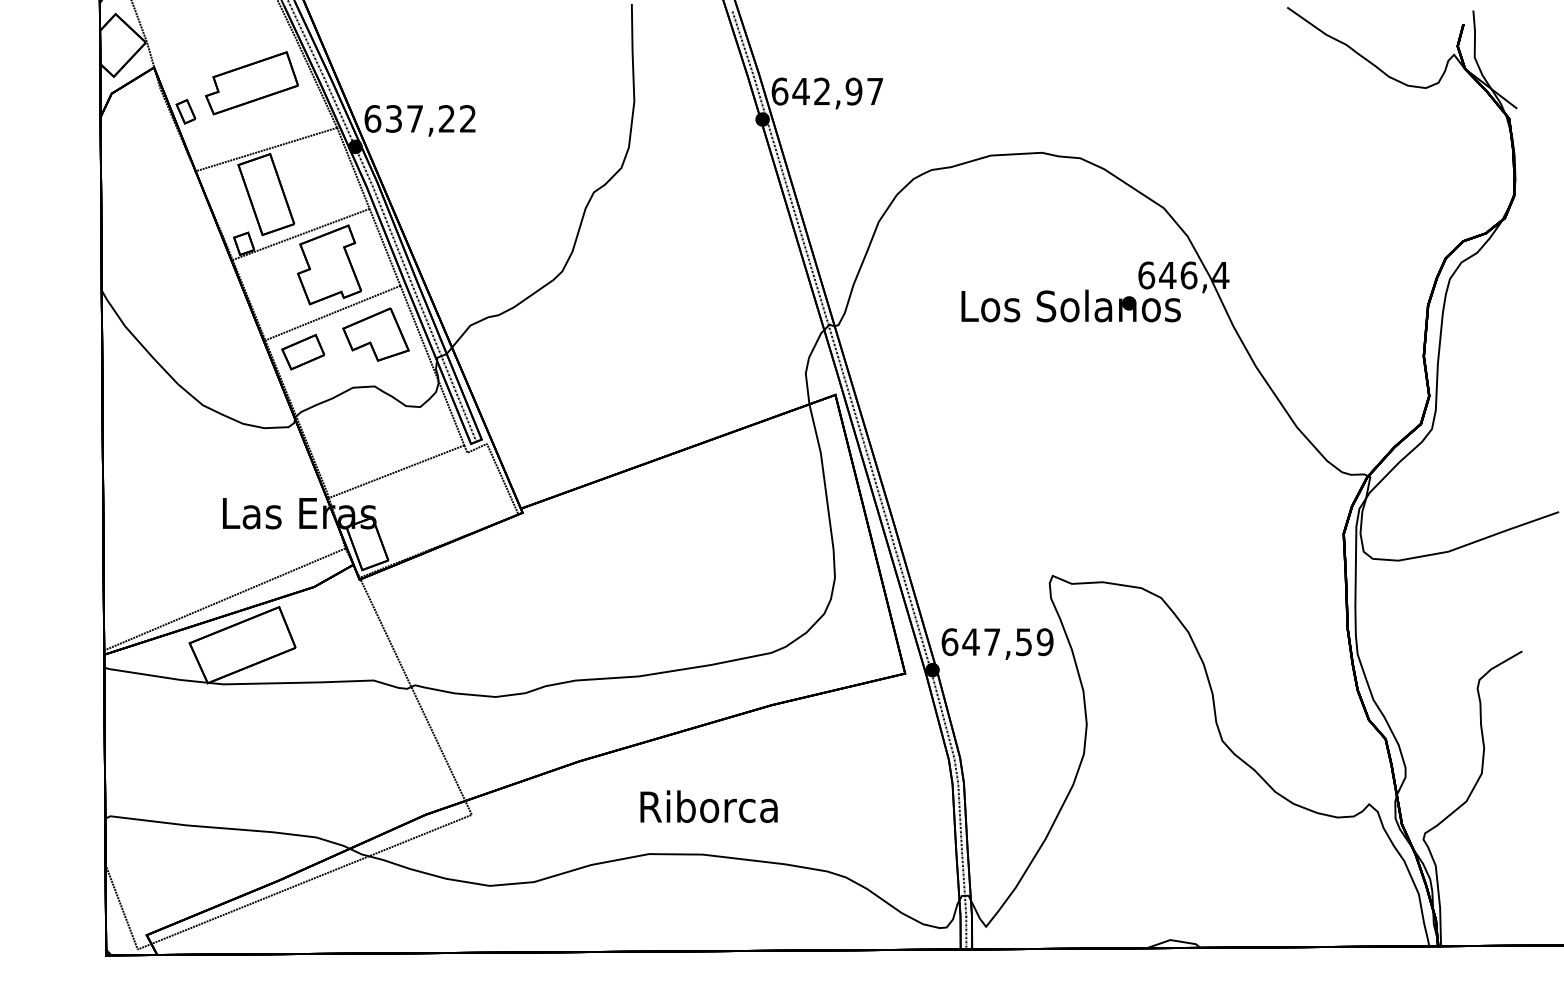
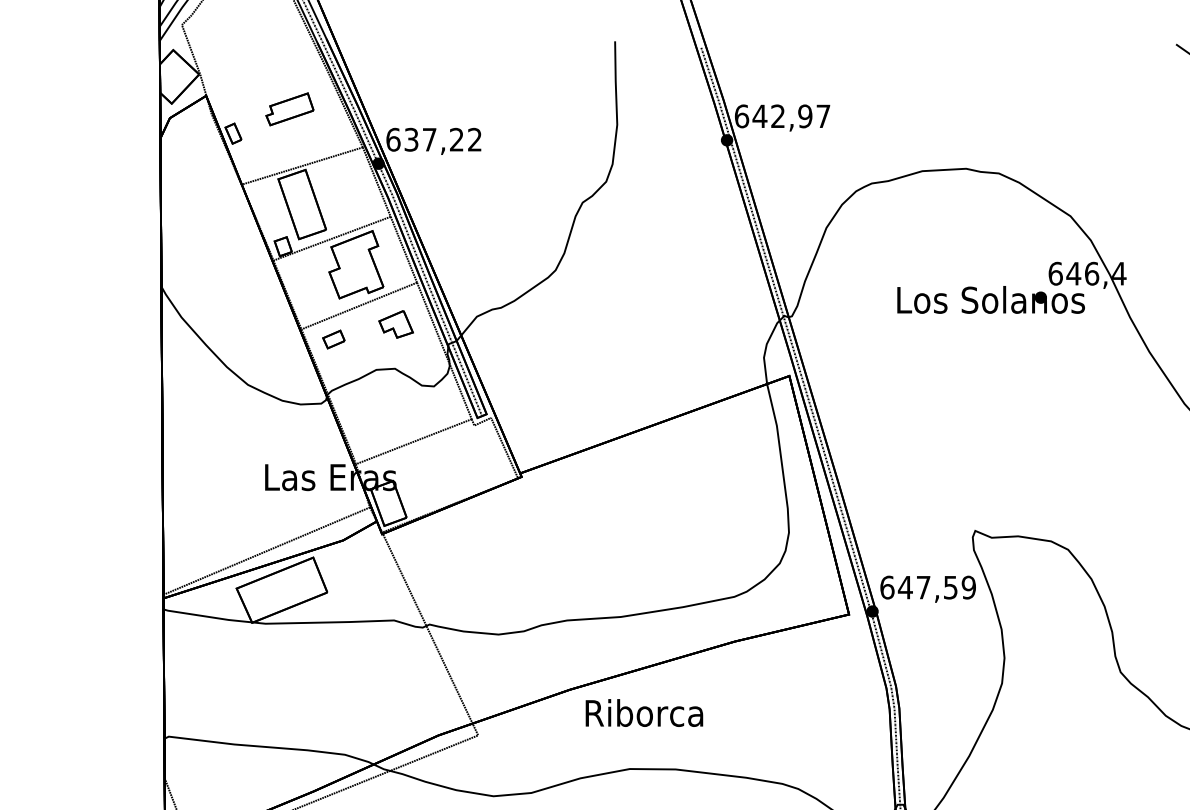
part: (251, 83) -> (289, 109), size x0.6
part: (375, 334) -> (395, 324), size x0.6
part: (303, 352) -> (334, 339), size x0.6
text: (708, 806) -> (643, 712), moved

